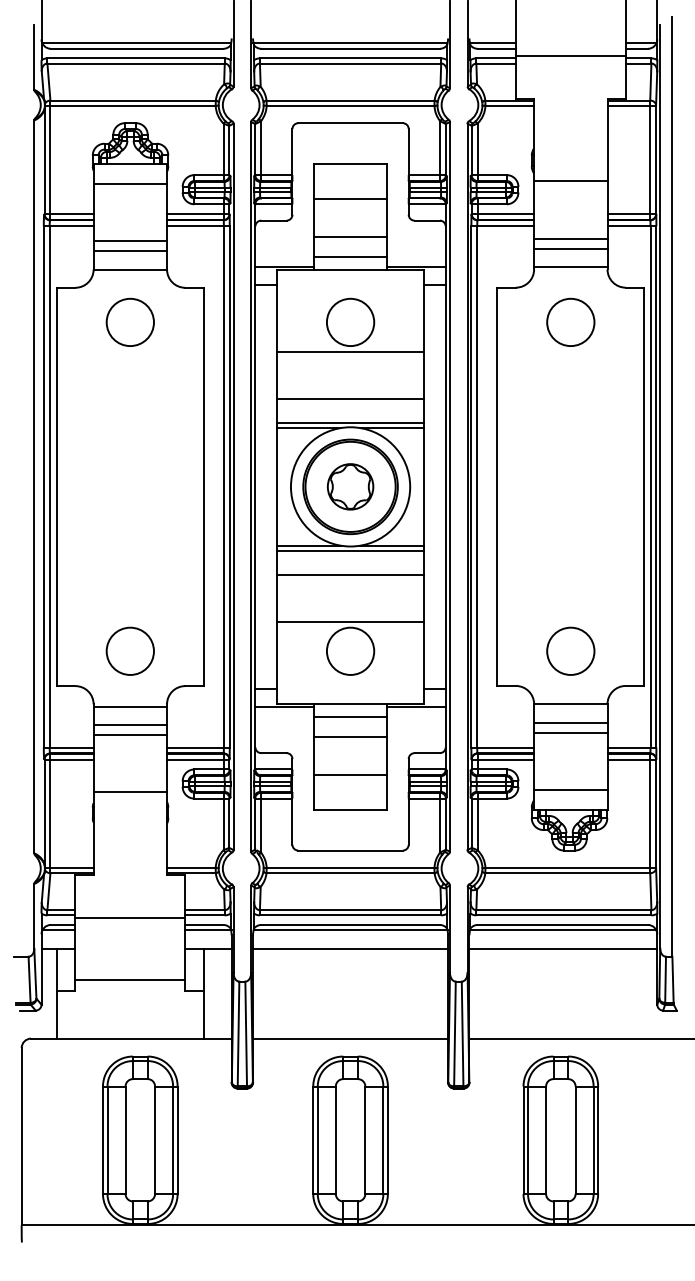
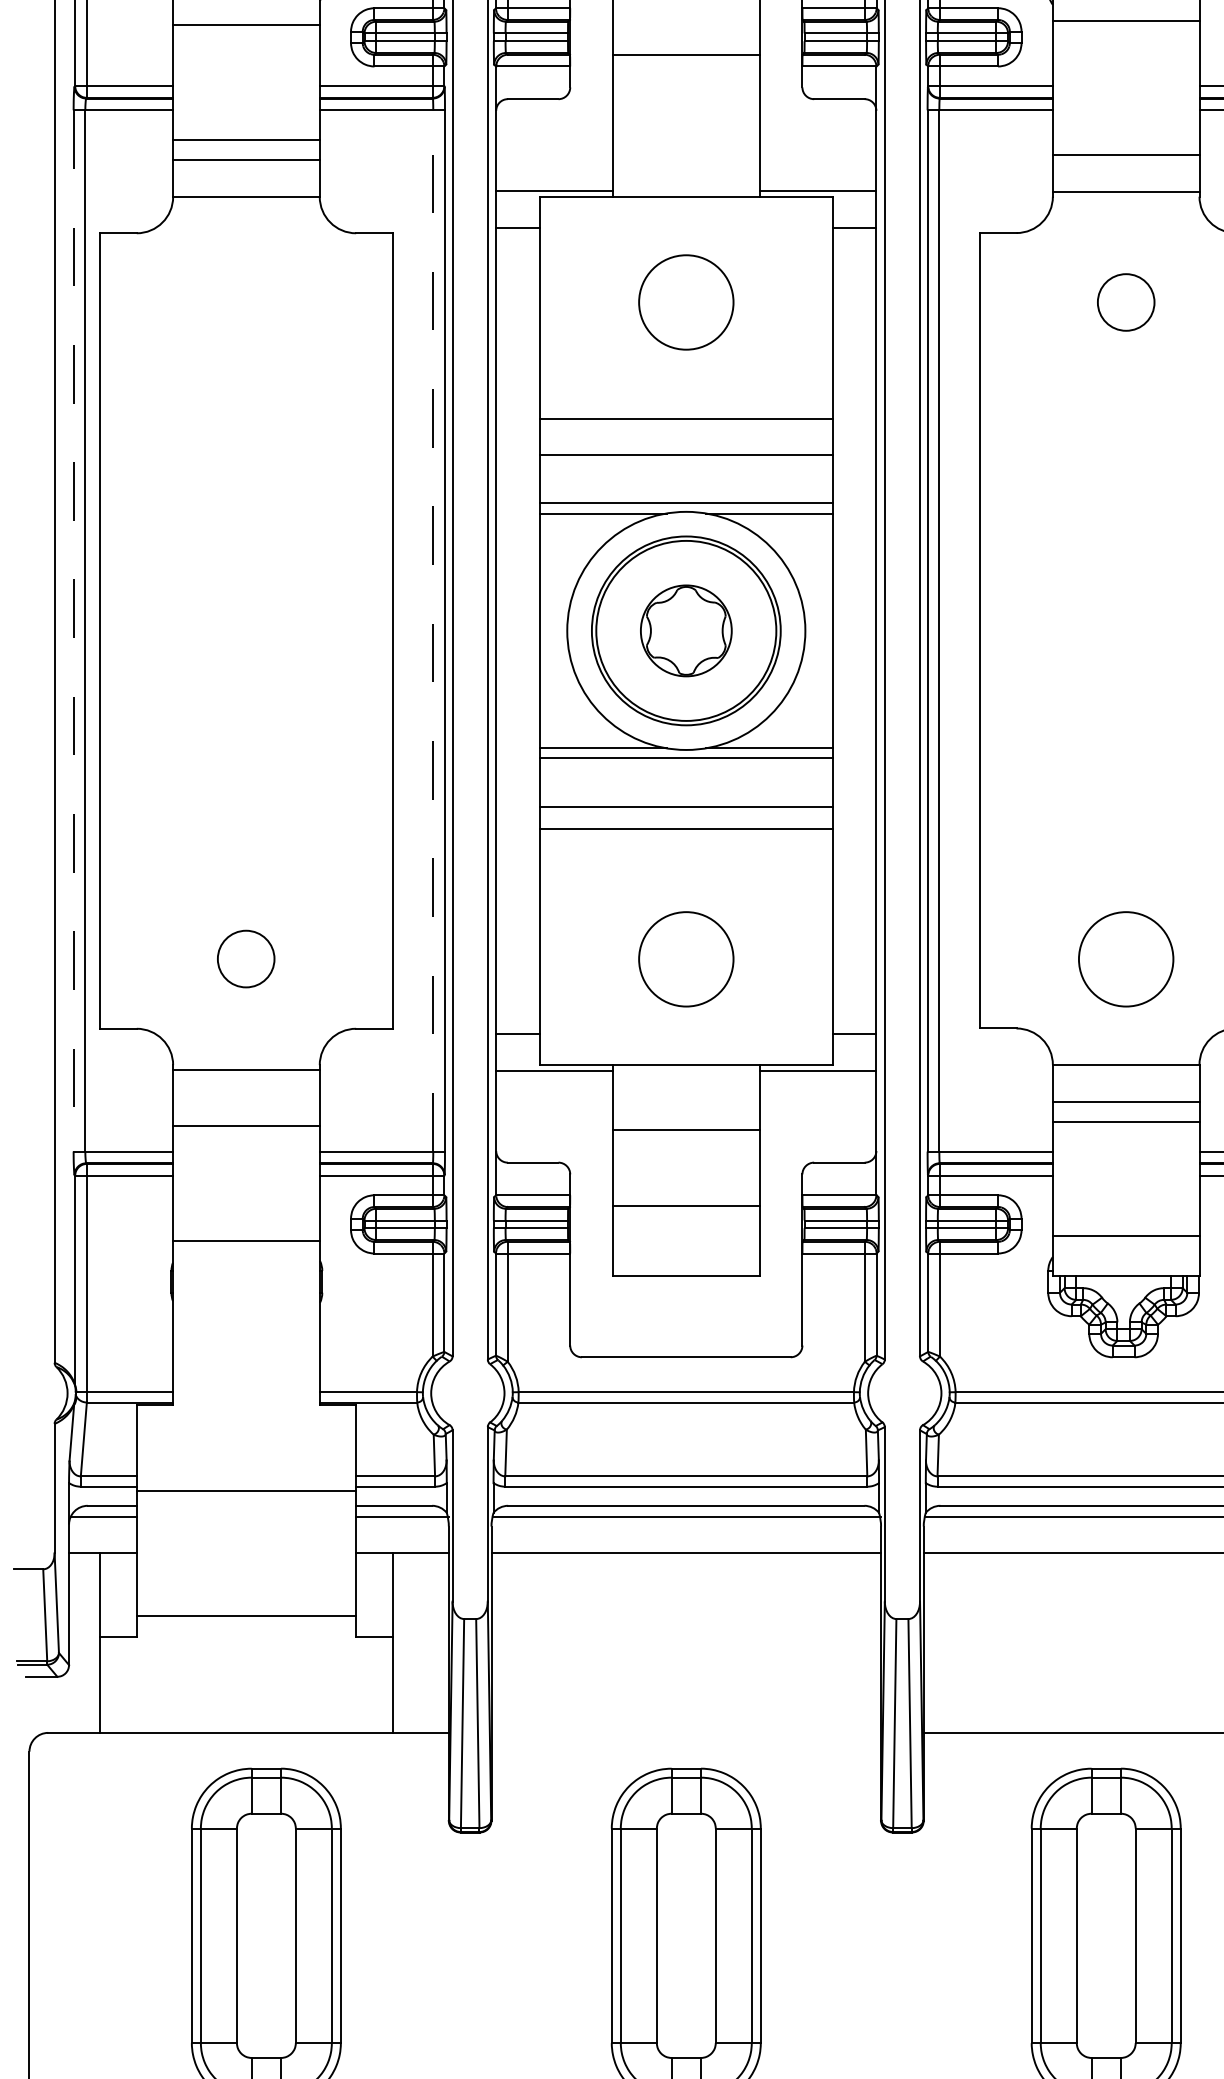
line: (350, 237) -> (686, 132), removed
line: (570, 238) -> (1125, 134), removed
line: (350, 257) -> (686, 172), removed
circle: (129, 321) -> (244, 300), removed
circle: (570, 322) -> (1125, 302), size x0.6
line: (350, 351) -> (686, 418), moved
line: (43, 486) -> (73, 630), solid -> dashed
line: (223, 486) -> (432, 630), solid -> dashed
line: (350, 621) -> (686, 827), moved
circle: (129, 650) -> (244, 957), size x0.6
line: (350, 716) -> (686, 1089), removed
line: (130, 725) -> (246, 1107), removed
line: (350, 1038) -> (686, 1732), removed

